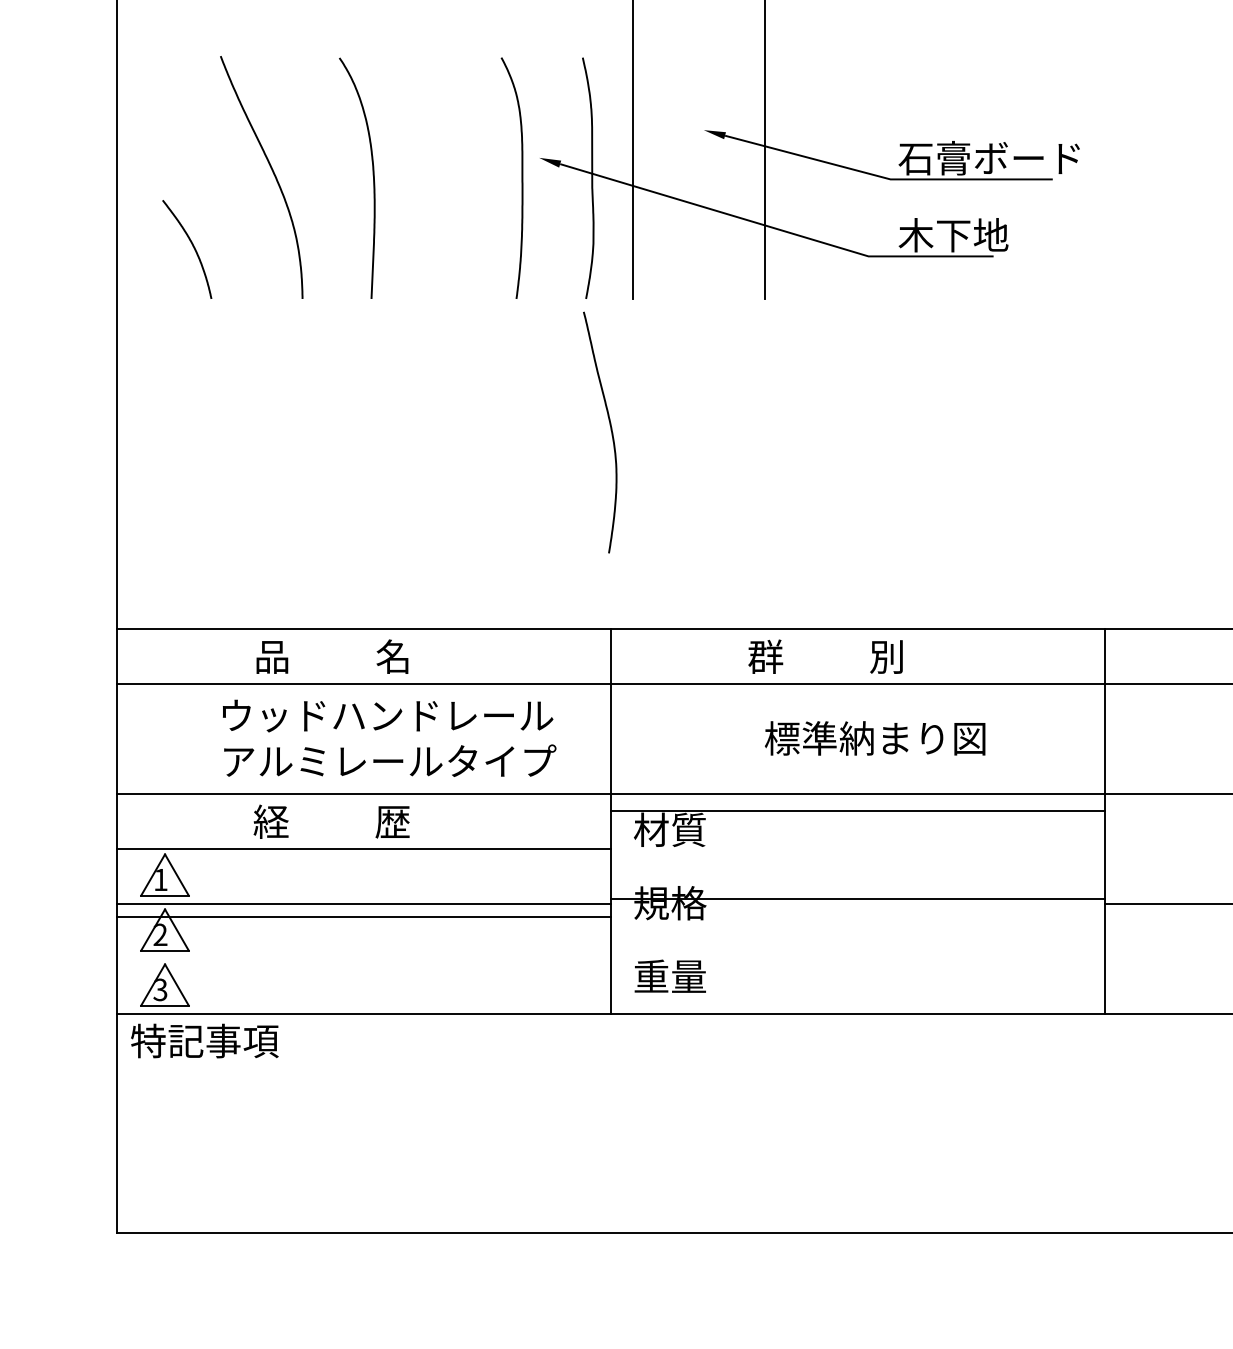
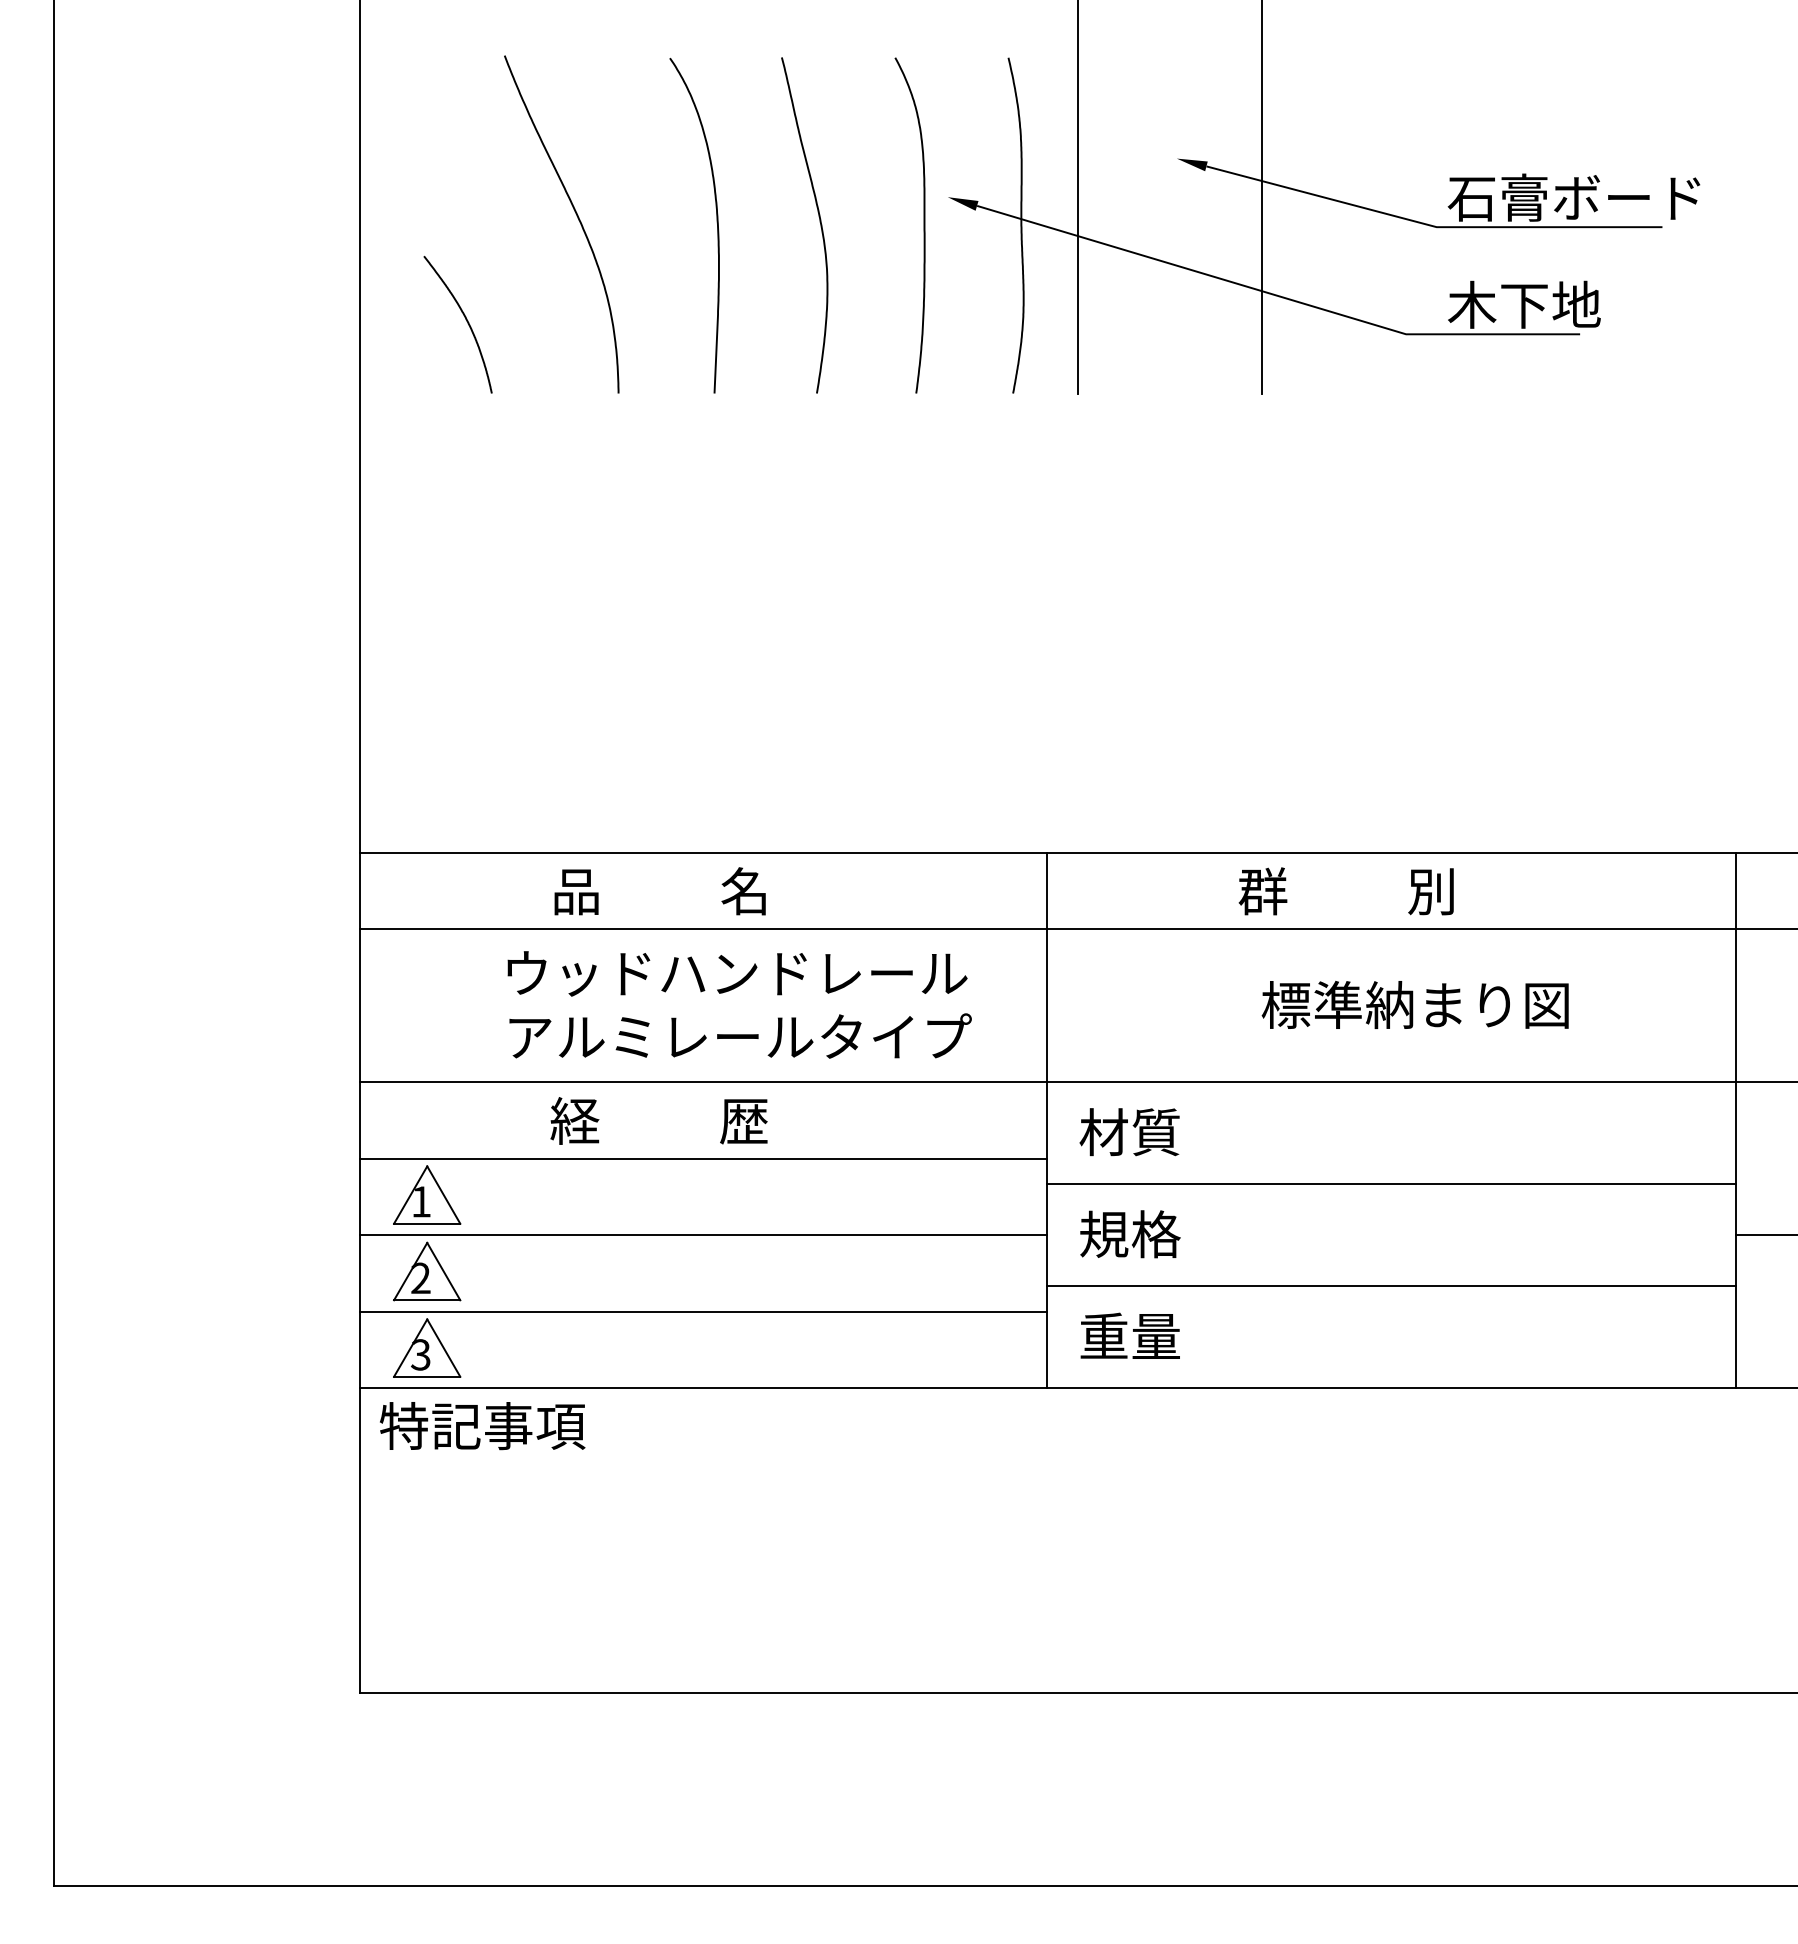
curve: (610, 430) -> (819, 222), moved
line: (858, 811) -> (1391, 1184), moved
line: (858, 899) -> (1391, 1286), moved
line: (363, 916) -> (703, 1311), moved

